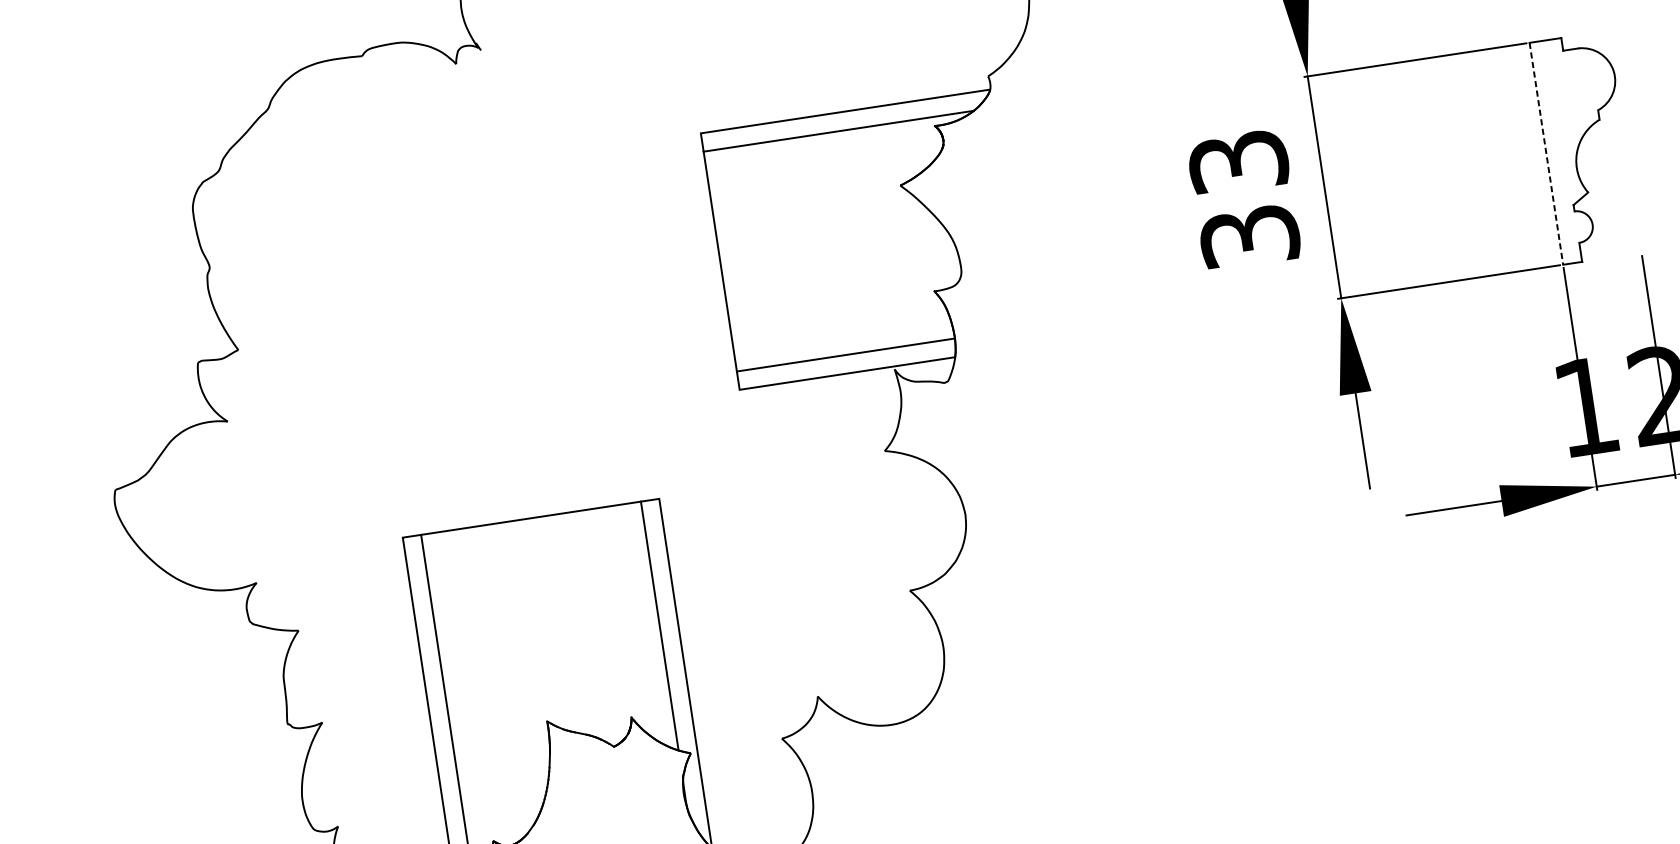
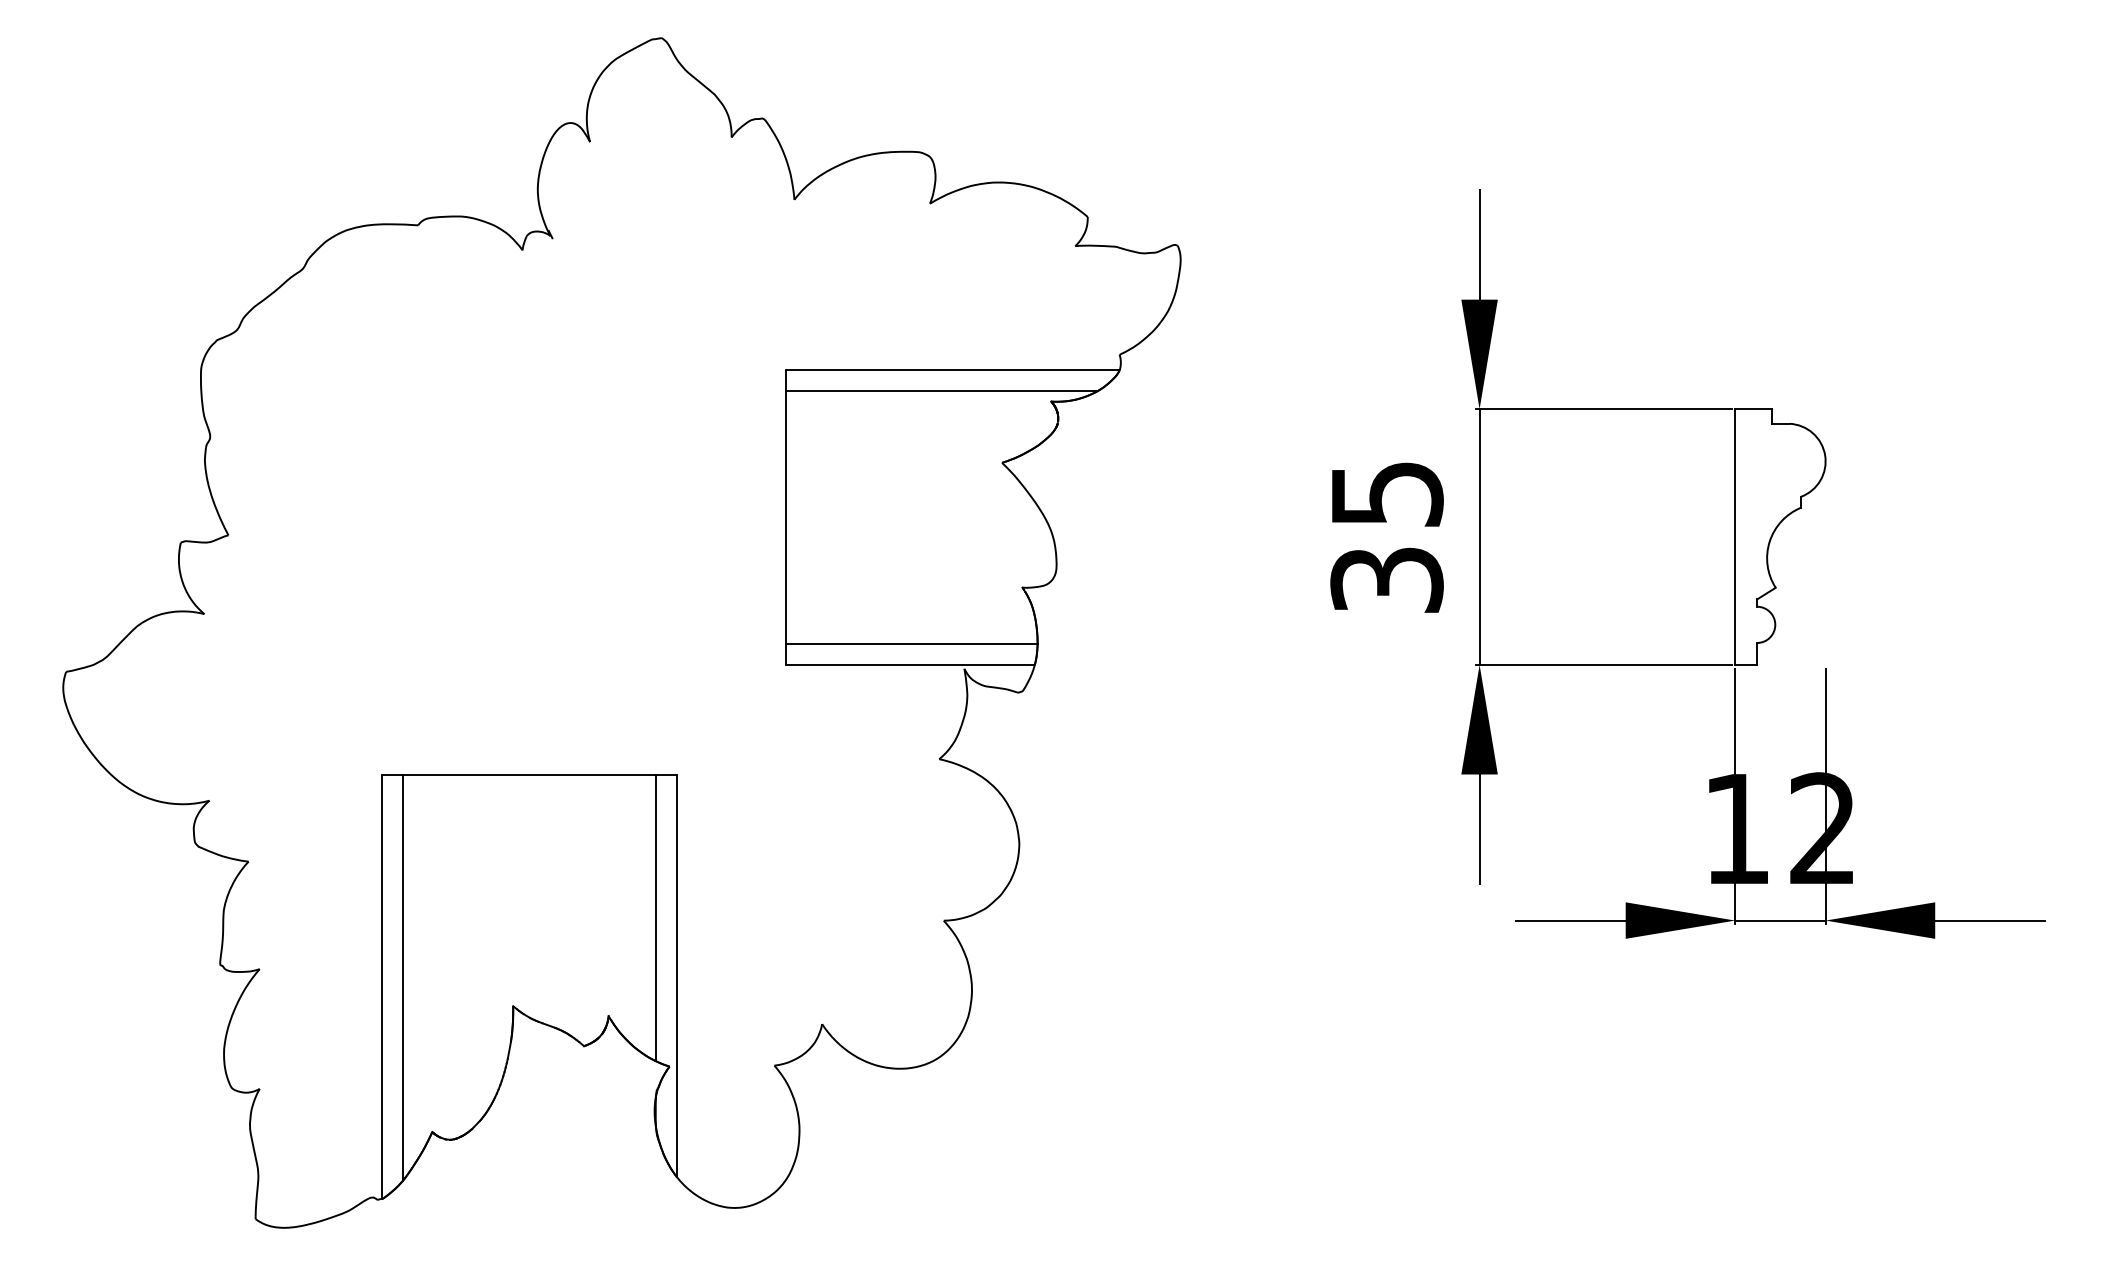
line: (1546, 154) -> (1735, 537), dashed -> solid
text: (1237, 161) -> (1386, 493), 33 -> 35

